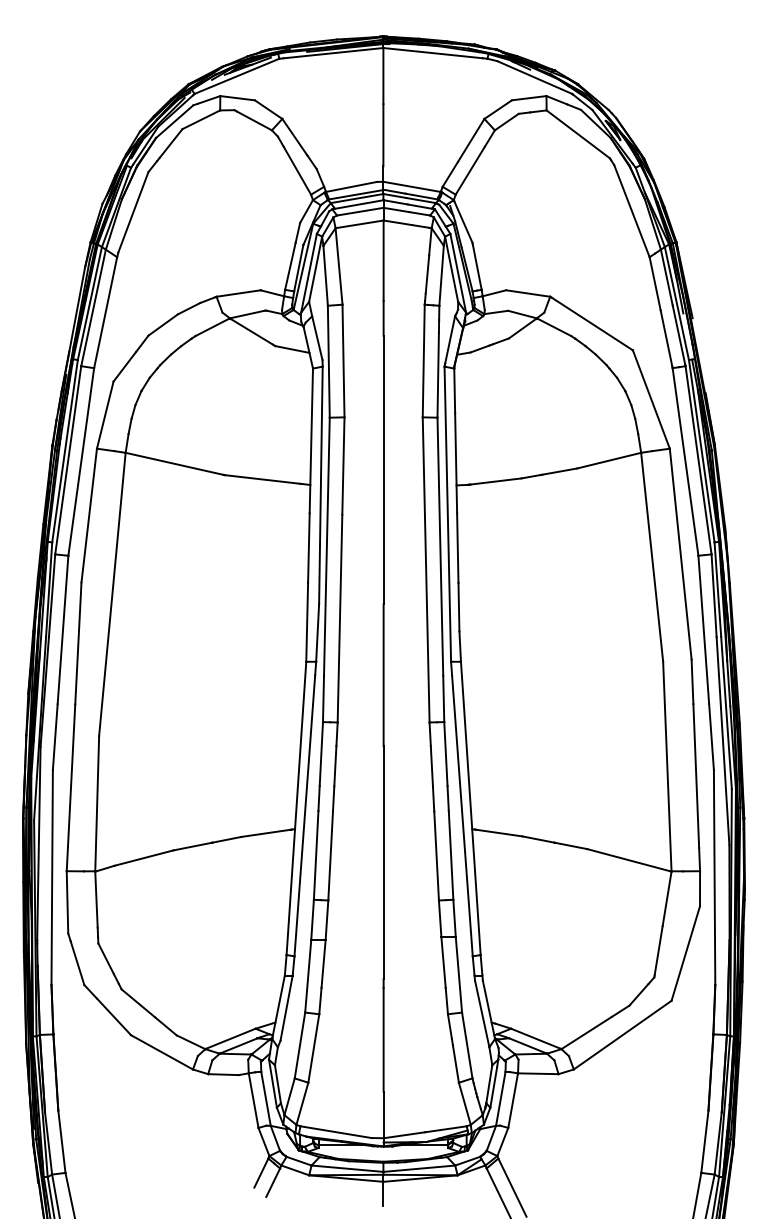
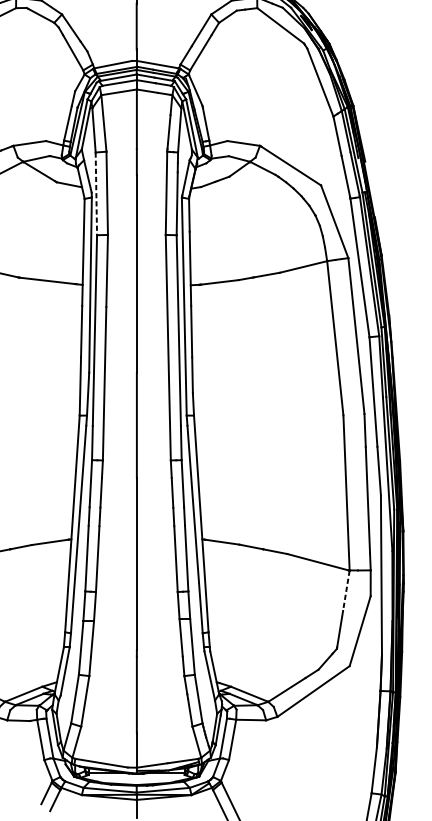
line: (328, 361) -> (96, 193), solid -> dashed
line: (667, 898) -> (346, 590), solid -> dashed

